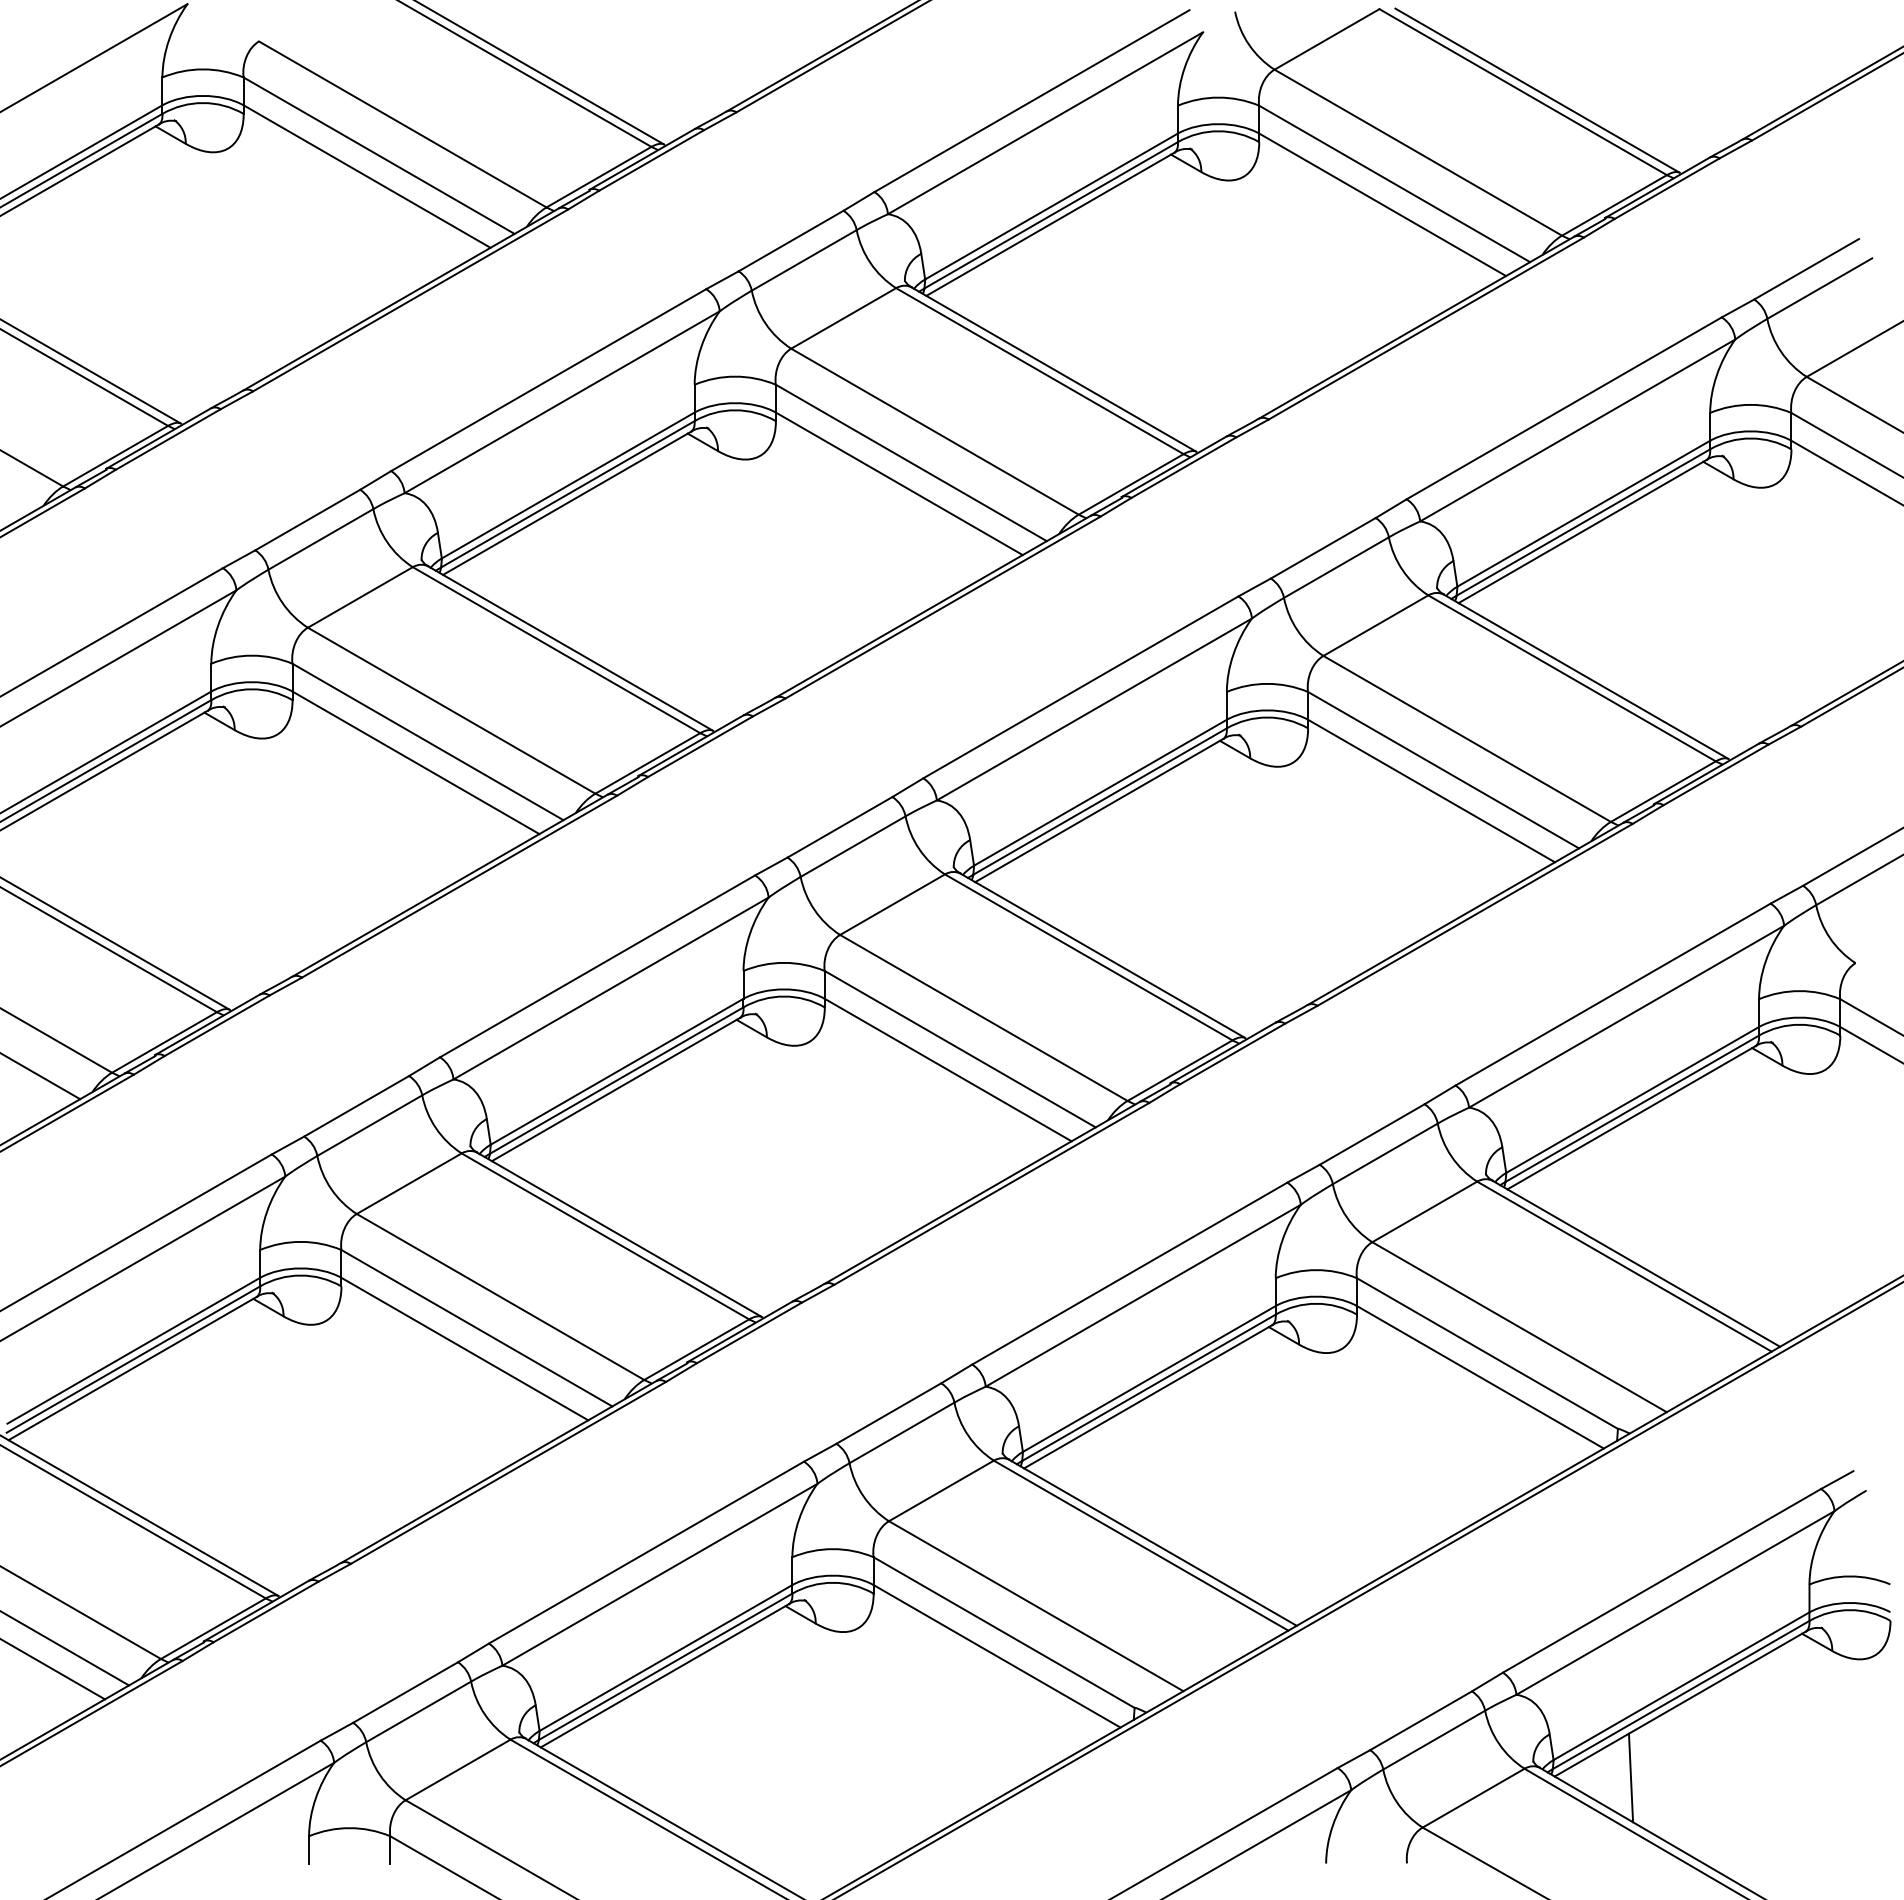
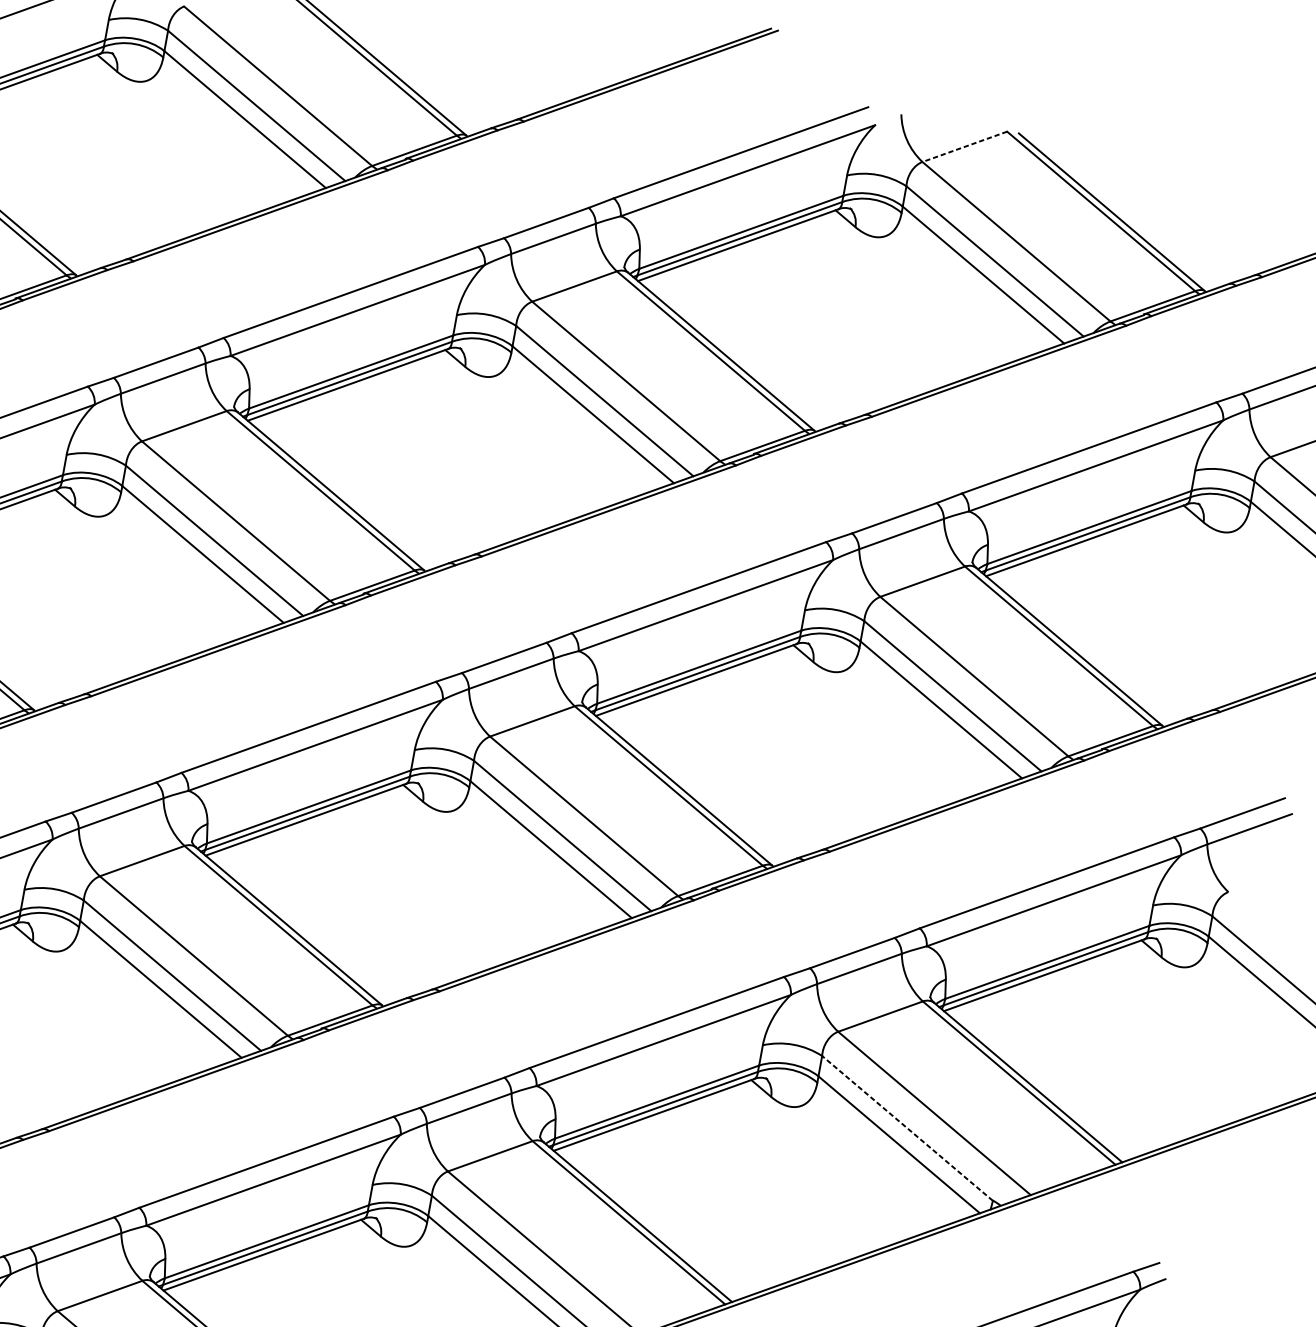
line: (1327, 39) -> (965, 146), solid -> dashed
line: (1487, 1353) -> (907, 1128), solid -> dashed

